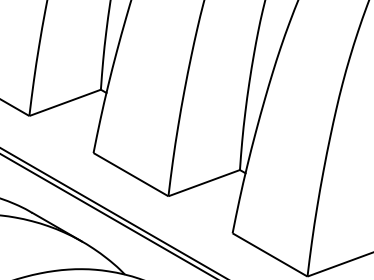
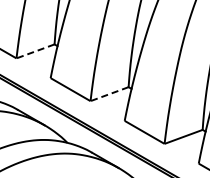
line: (65, 103) -> (35, 51), solid -> dashed
line: (204, 183) -> (109, 94), solid -> dashed

